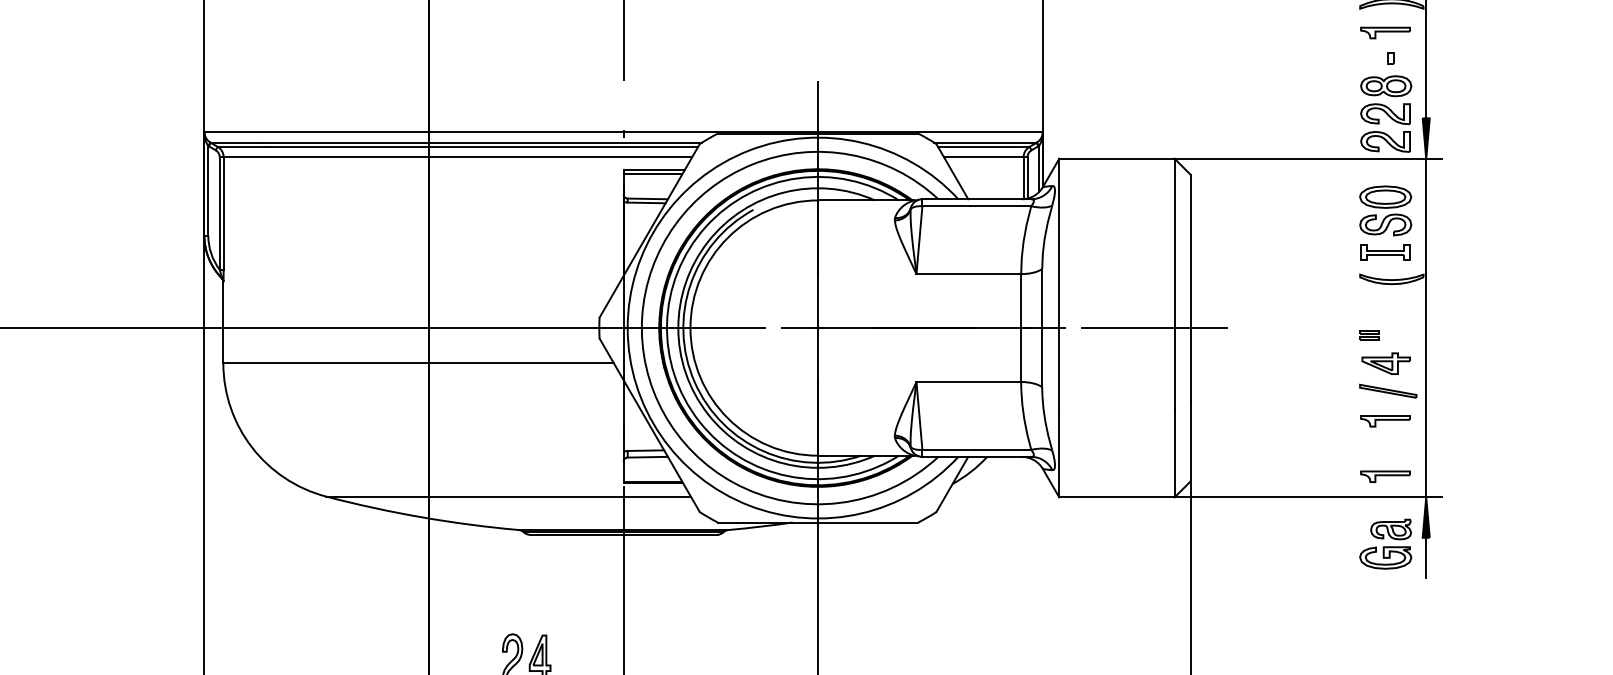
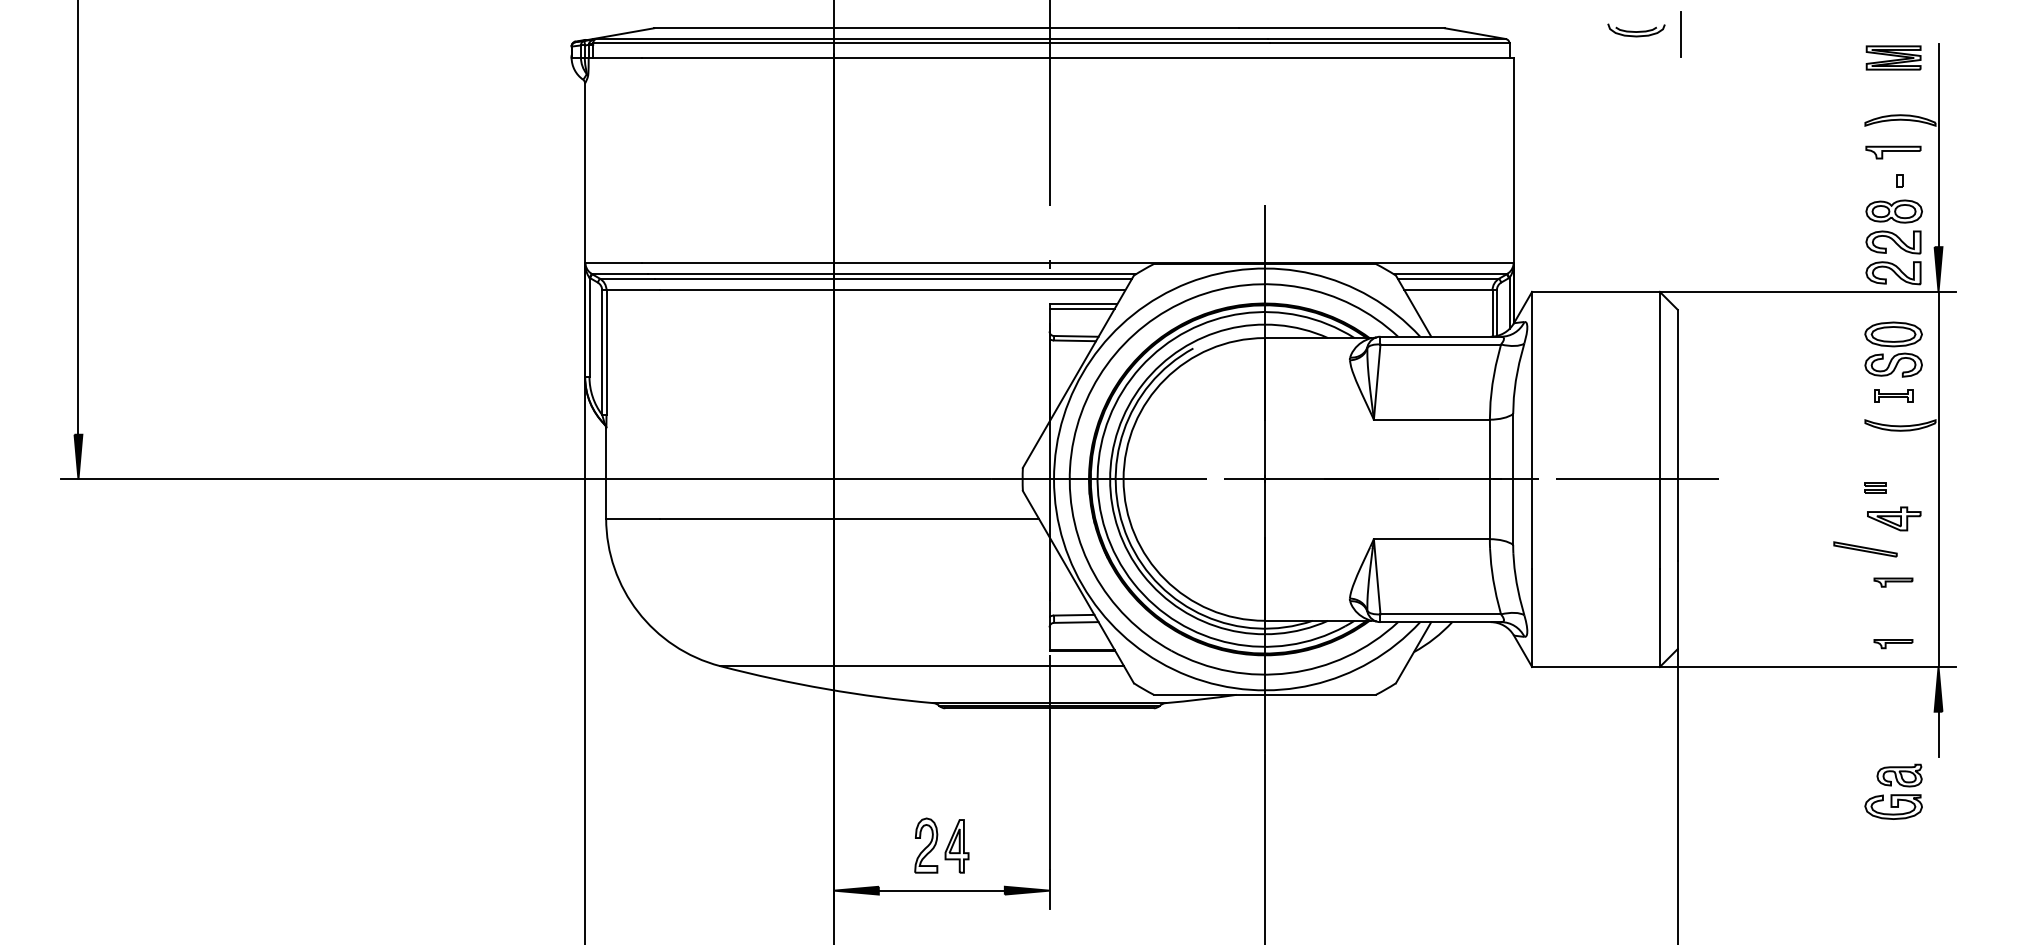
part: (1385, 252) -> (1893, 395), size x0.7
part: (1388, 391) -> (1865, 549), moved
part: (1385, 421) -> (1893, 582), size x0.7
part: (1385, 476) -> (1893, 643), size x0.7
part: (1385, 543) -> (1893, 791), moved

